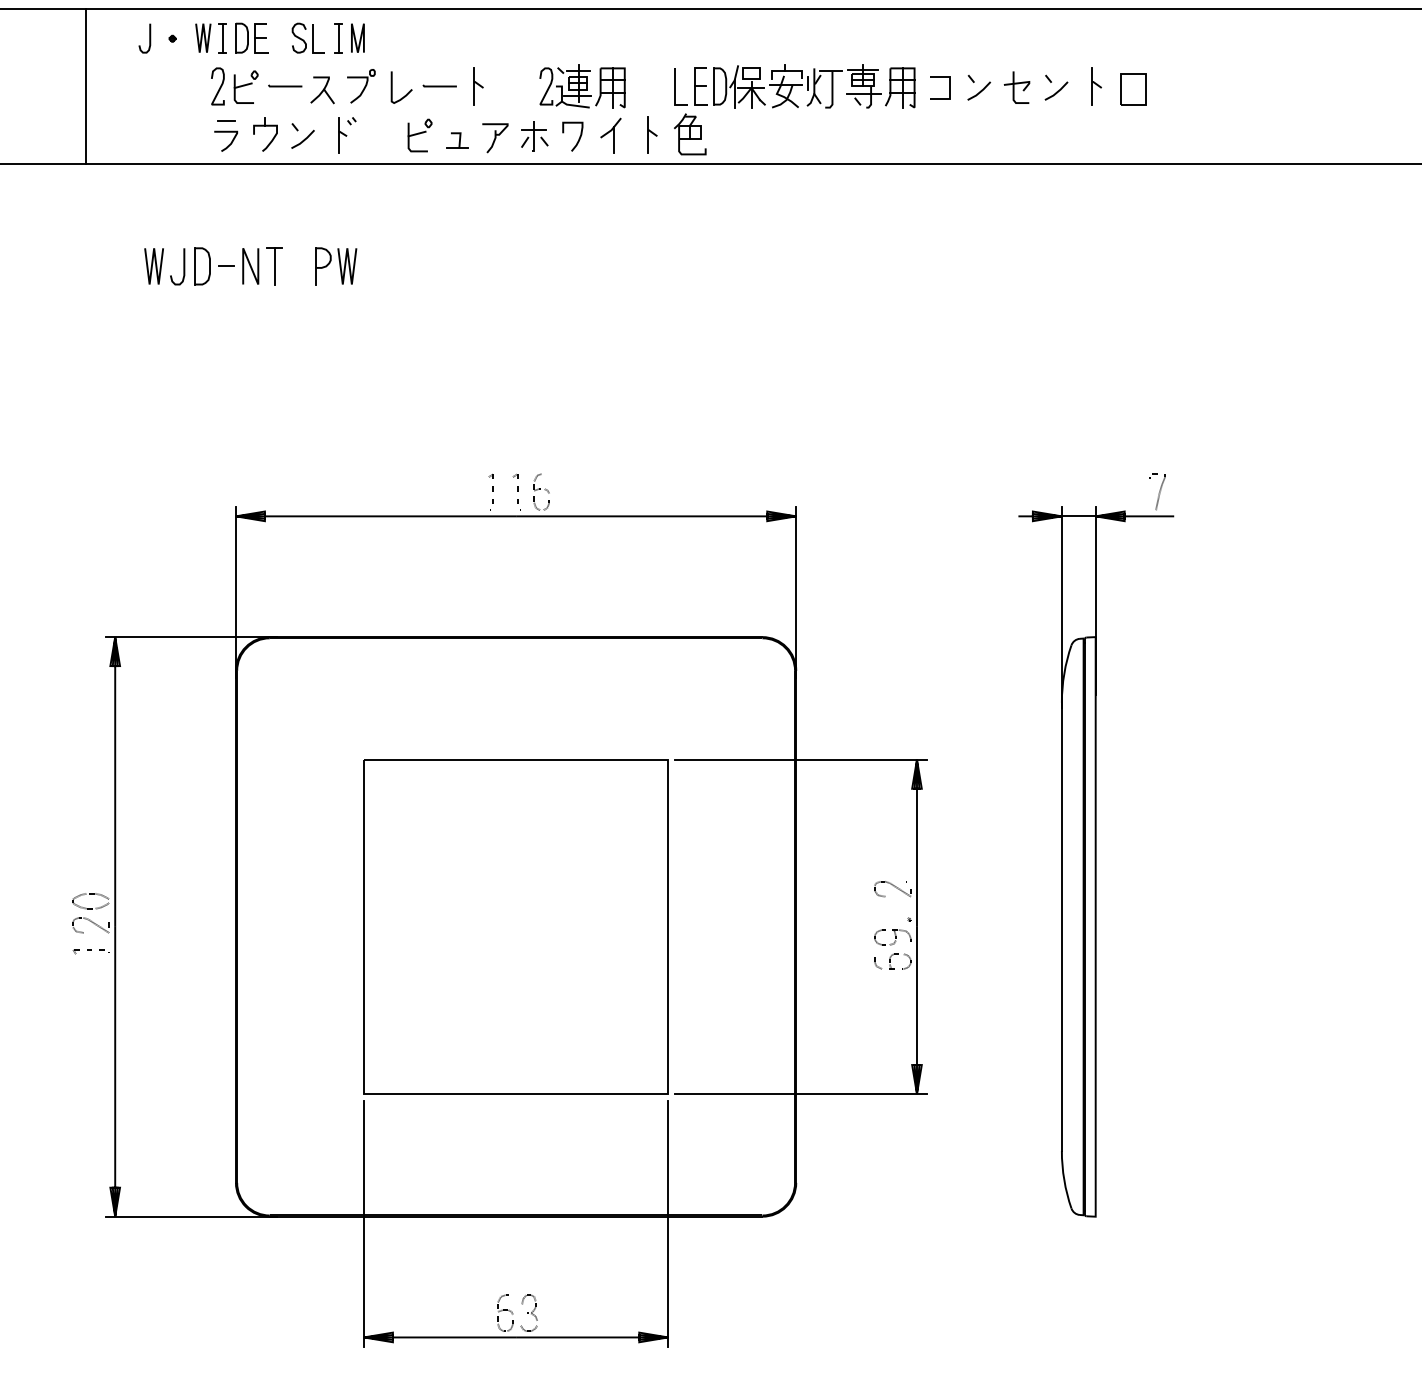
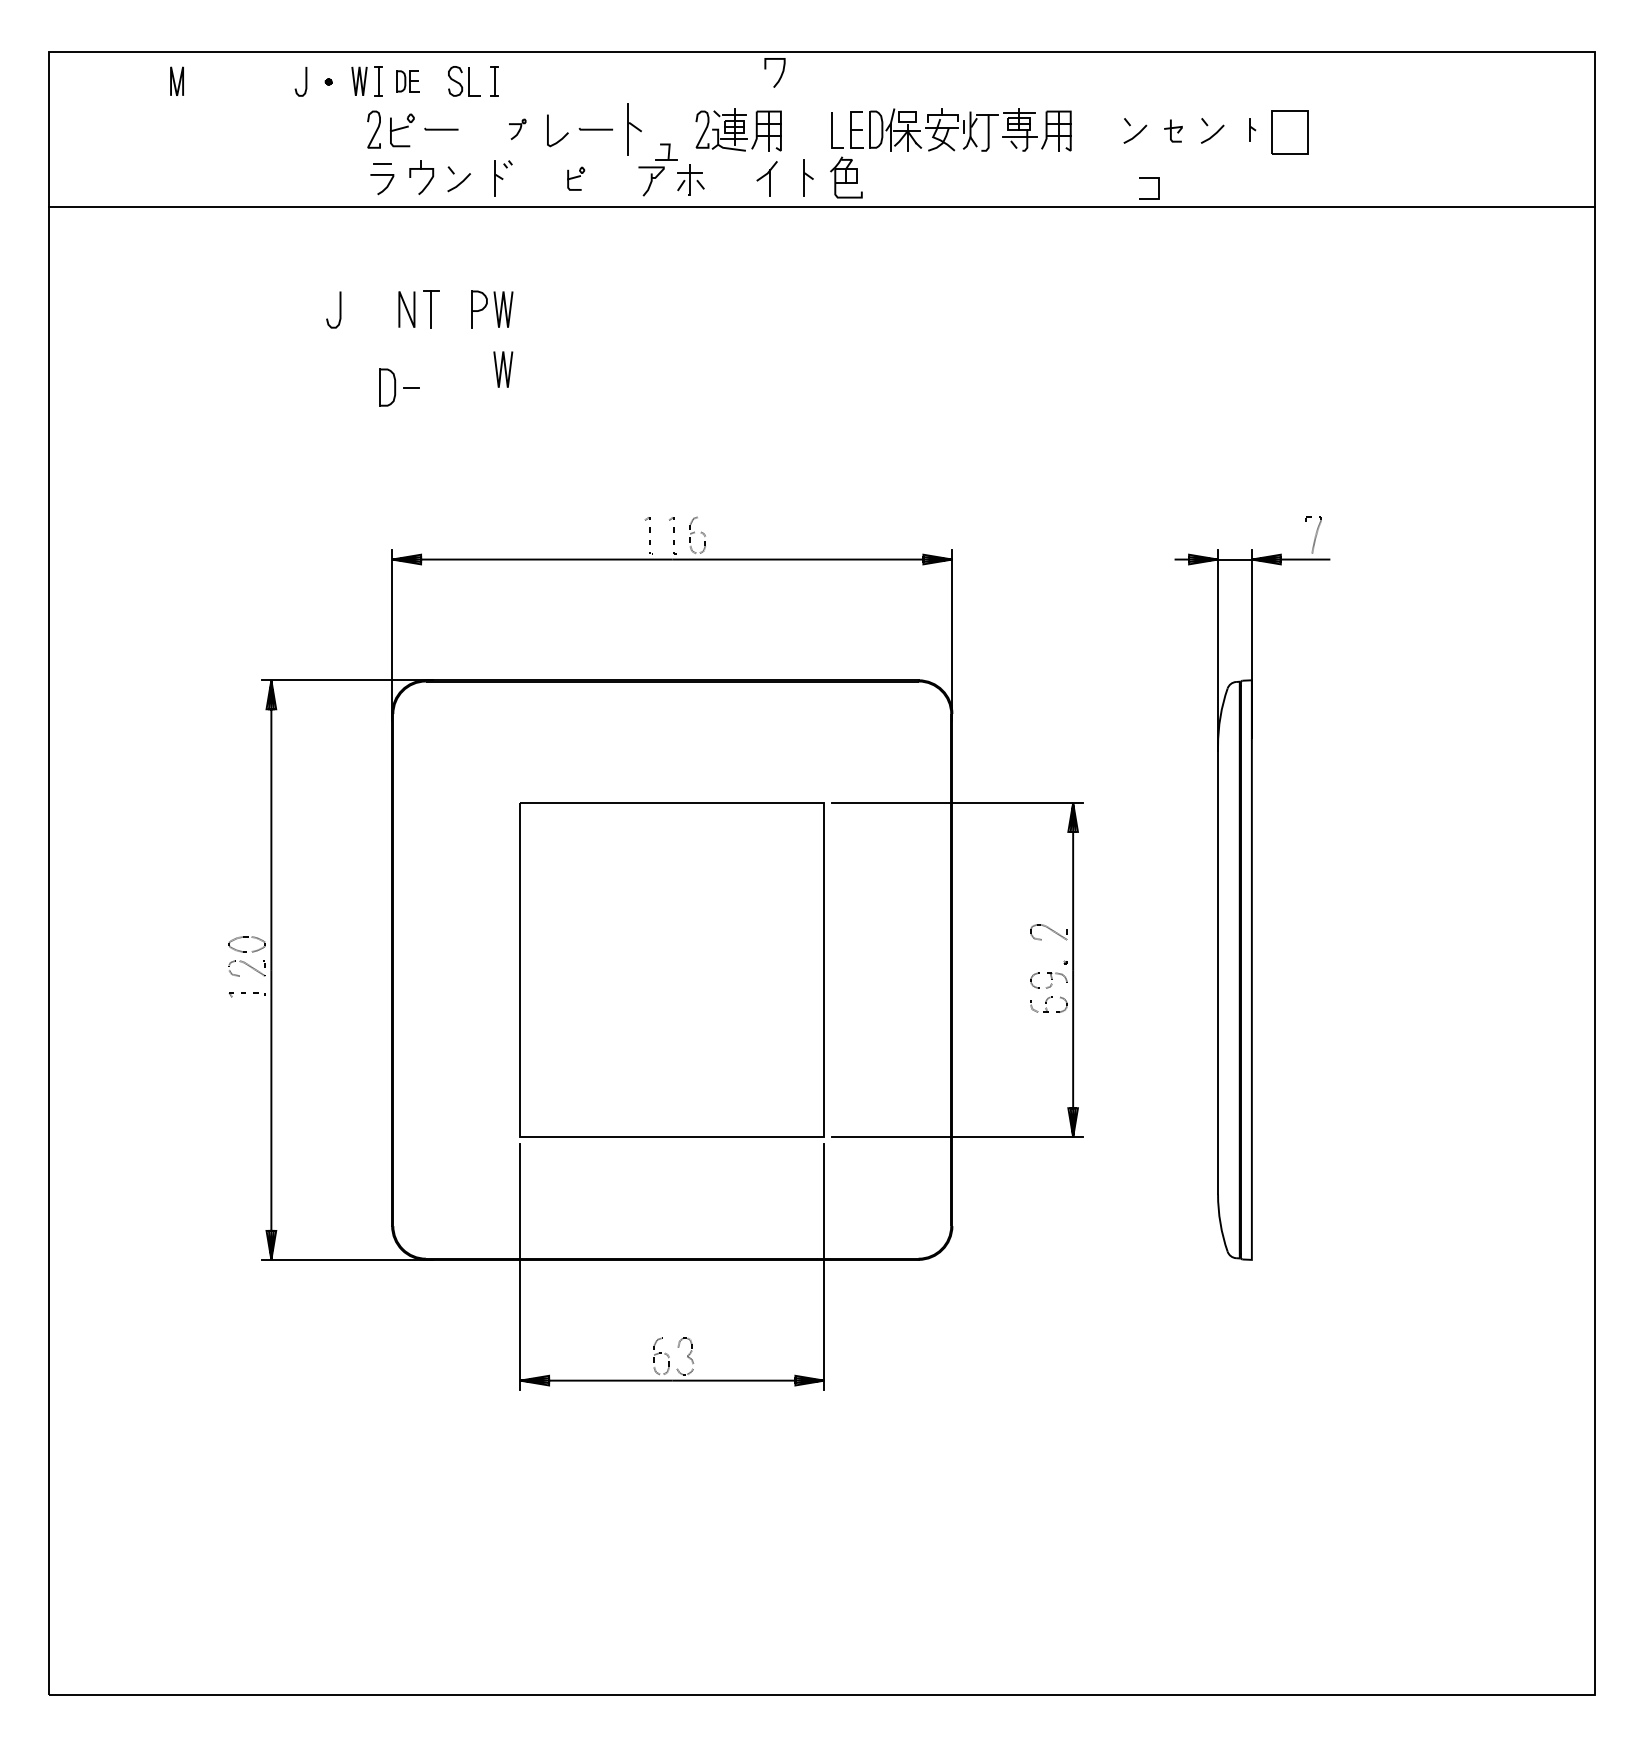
line: (355, 37) -> (174, 80), moved
part: (251, 38) -> (407, 81), size x0.7
line: (86, 86) -> (242, 129), removed
part: (361, 86) -> (517, 129), size x0.6
part: (478, 86) -> (634, 129), size x1.4
part: (1096, 86) -> (1252, 129), size x0.6
part: (1017, 87) -> (1173, 130), size x0.7
line: (949, 88) -> (1158, 188), moved
part: (1133, 89) -> (1289, 132), size x1.4
part: (322, 90) -> (478, 133), removed
part: (419, 135) -> (575, 178), size x0.7
curve: (578, 139) -> (780, 75), moved
part: (457, 140) -> (666, 151), moved
line: (155, 266) -> (504, 369), moved
part: (214, 266) -> (399, 387), moved

